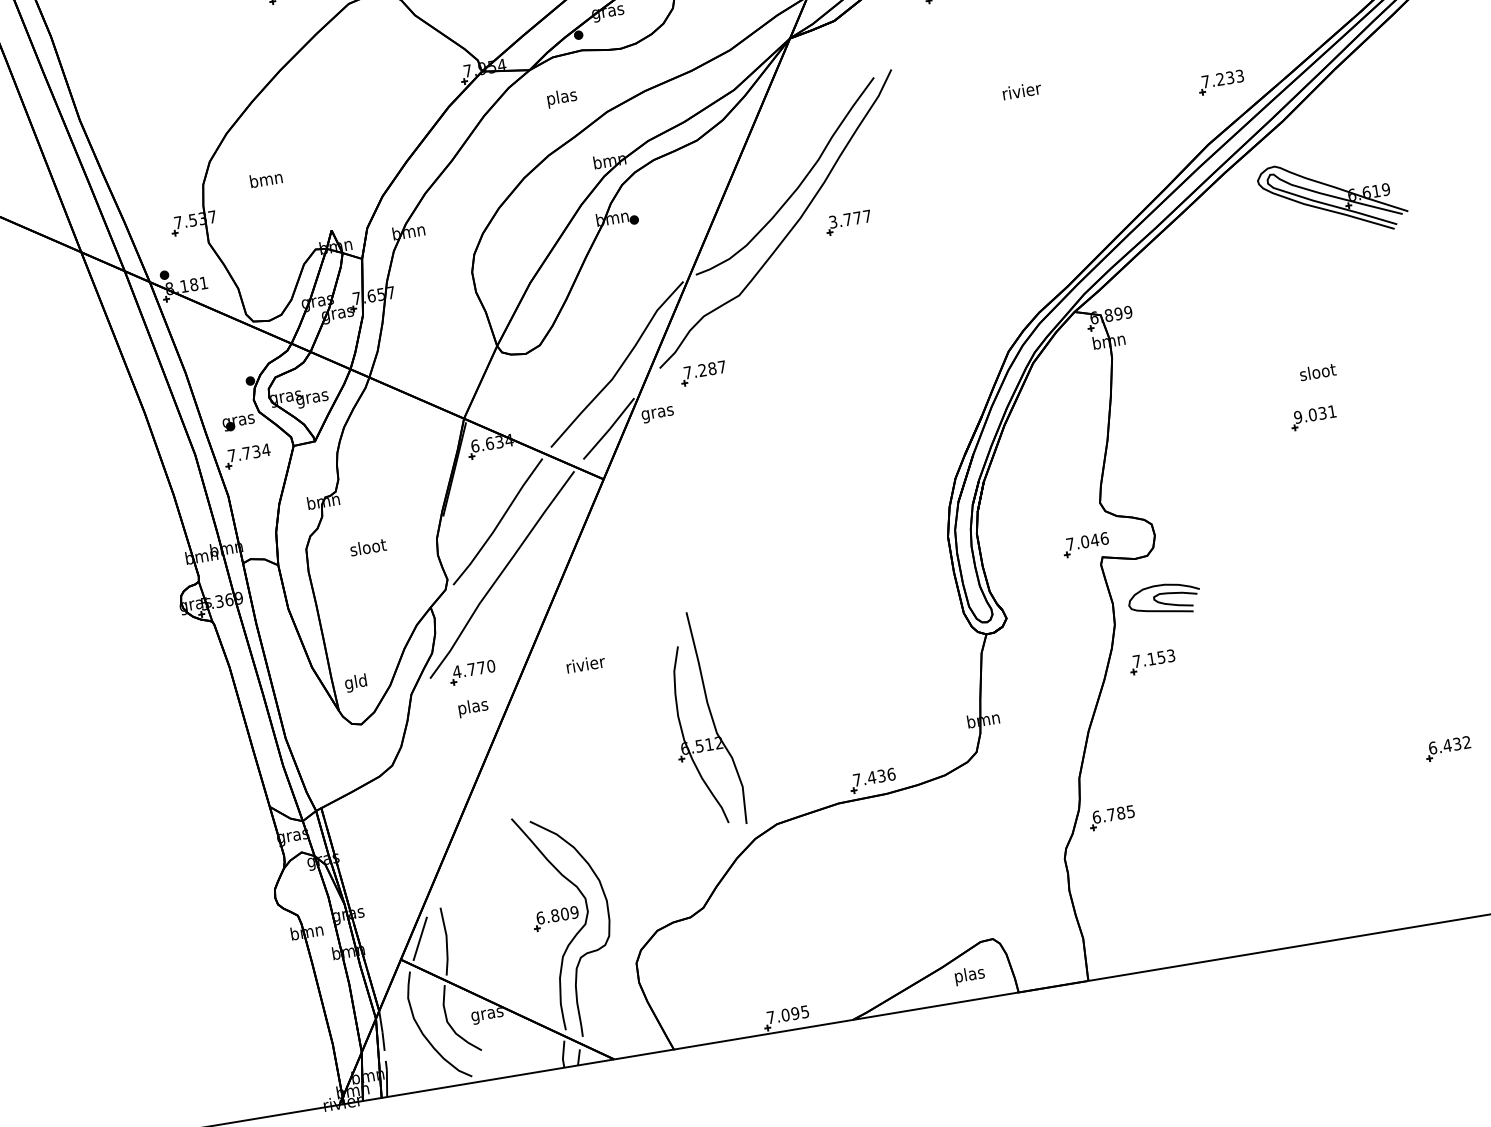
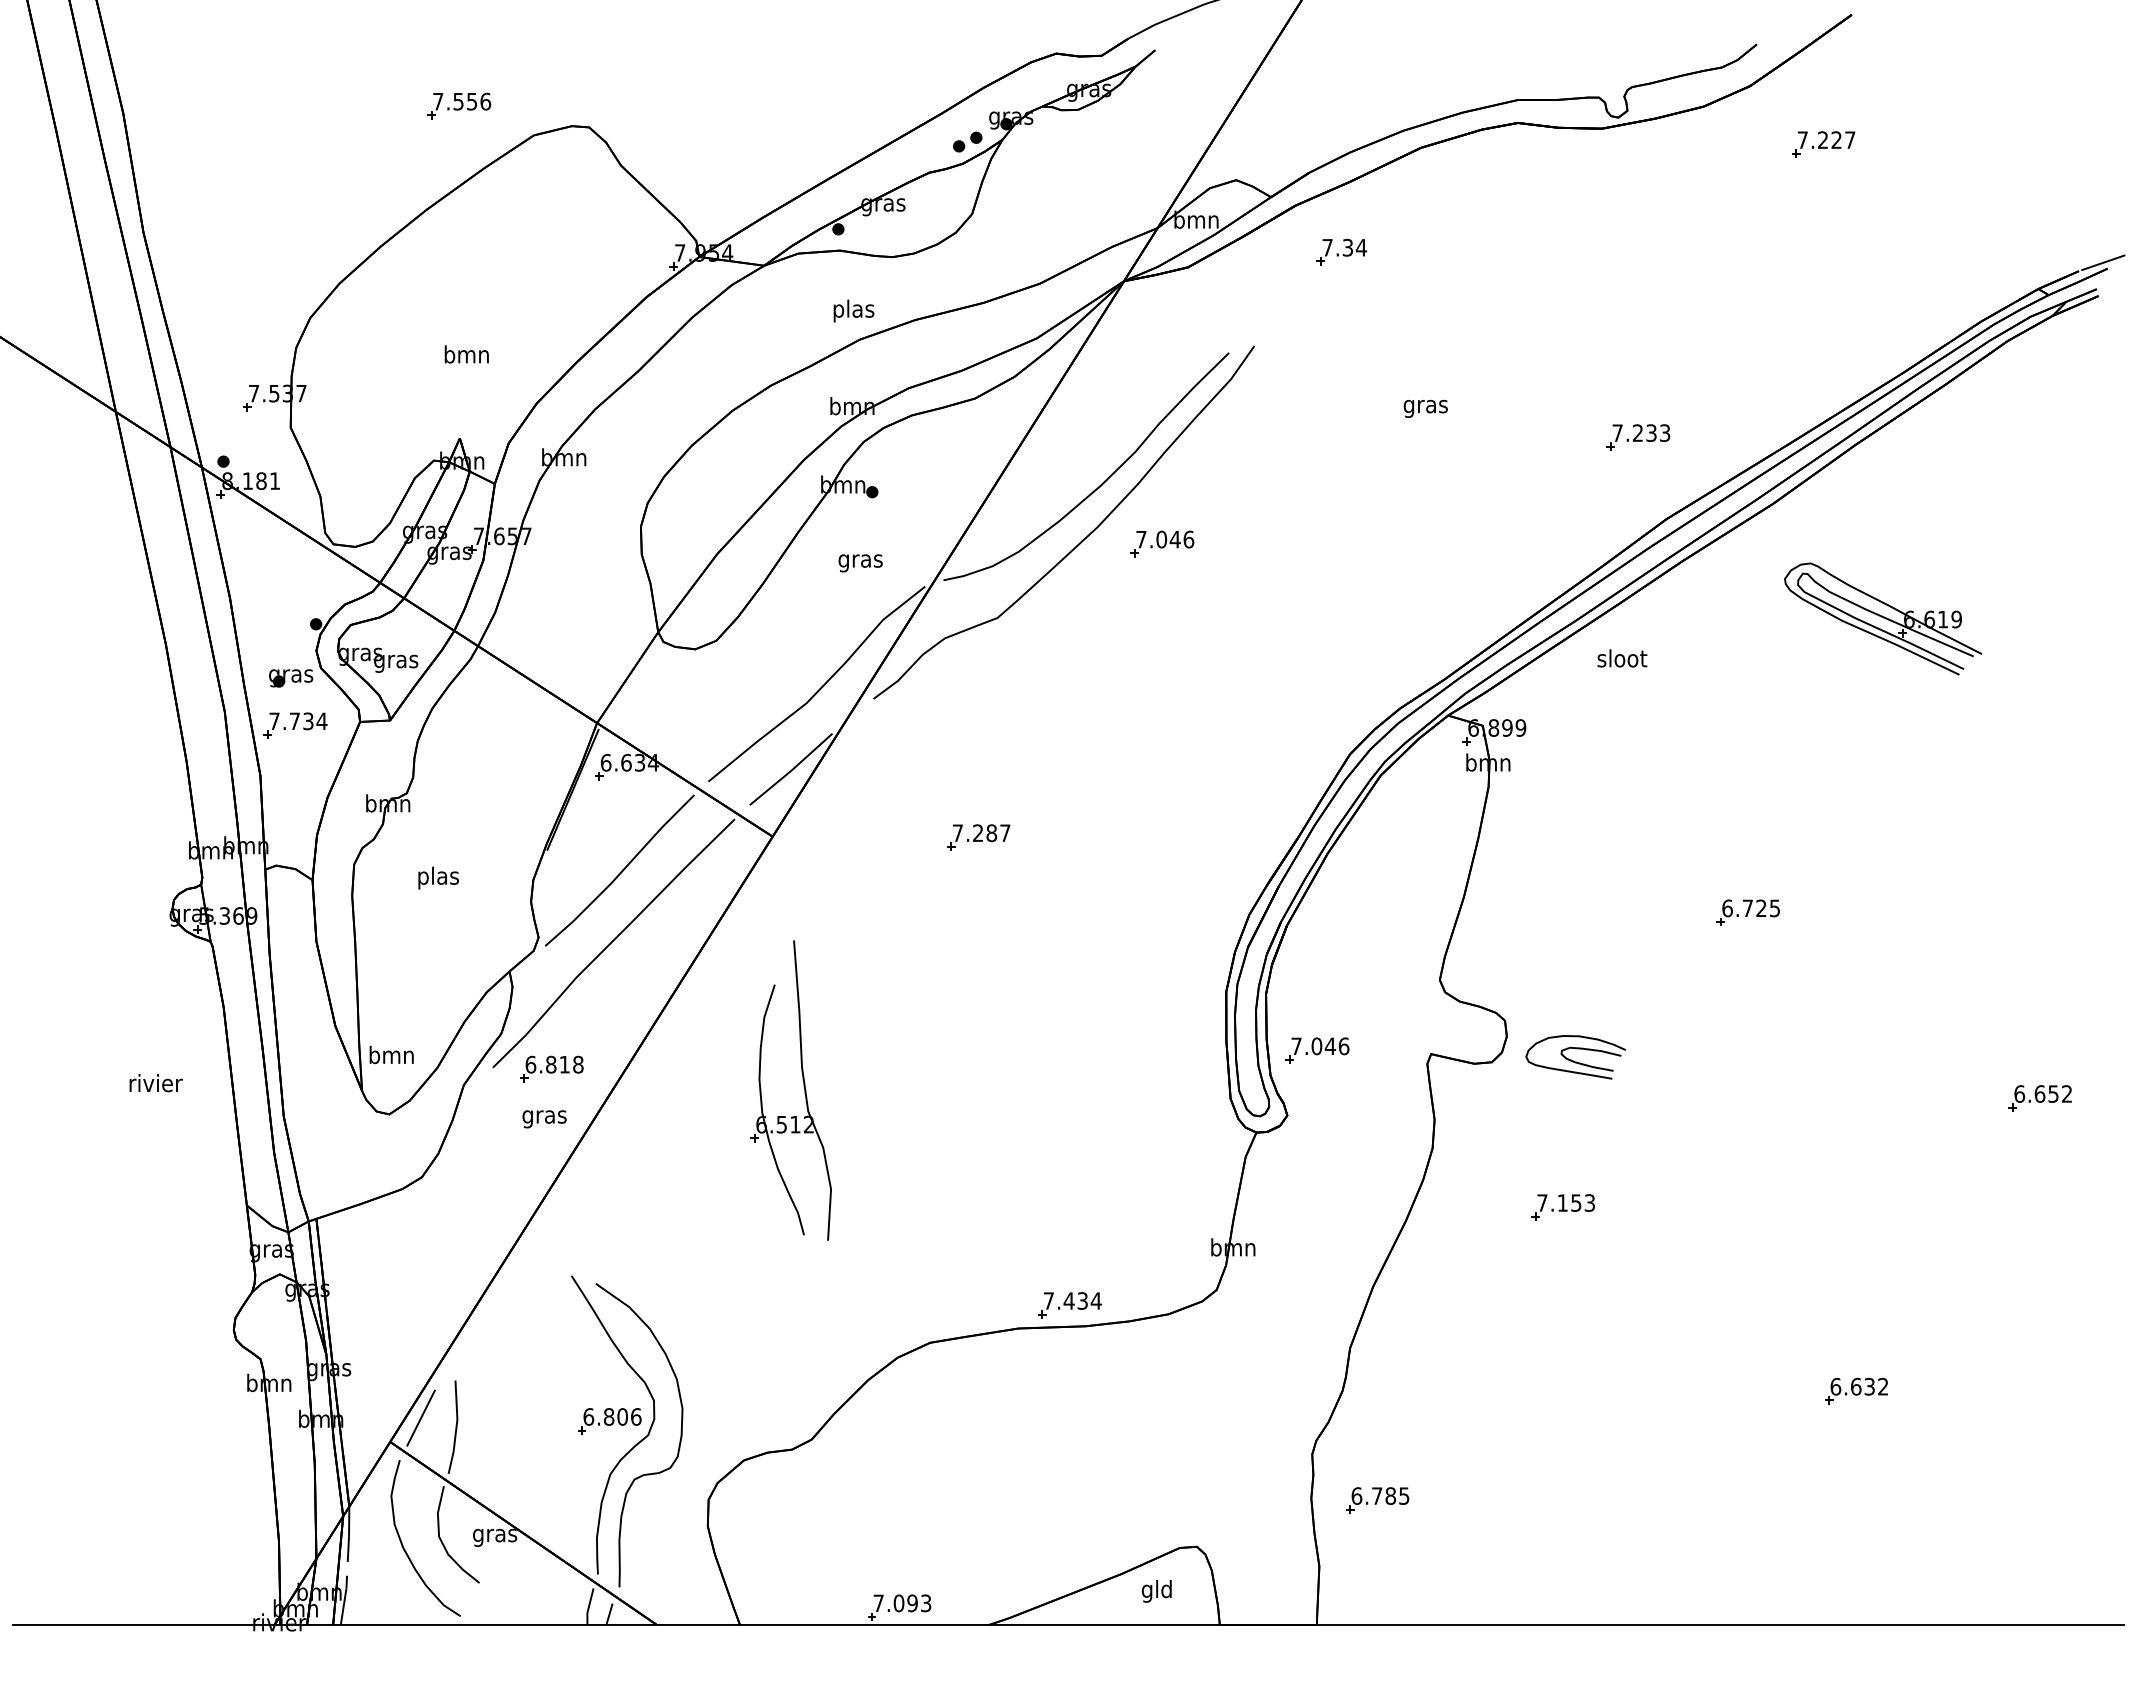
part: (1221, 82) -> (1638, 437), moved
text: (1022, 92) -> (1426, 406), rivier -> gras
text: (561, 97) -> (853, 310), moved
text: (266, 179) -> (466, 354), moved
part: (1333, 197) -> (1883, 618), moved
text: (850, 219) -> (1165, 539), 3.777 -> 7.046
text: (1317, 372) -> (1622, 658), moved
part: (703, 373) -> (978, 837), moved
text: (657, 414) -> (860, 563), moved
text: (1314, 414) -> (1750, 908), 9.031 -> 6.725
part: (1086, 544) -> (1317, 1050), moved
text: (368, 548) -> (438, 877), sloot -> plas
part: (1164, 600) -> (1575, 1057), moved
part: (1151, 662) -> (1562, 1207), moved
text: (585, 664) -> (155, 1083), moved
text: (474, 668) -> (554, 1064), 4.770 -> 6.818
text: (355, 682) -> (391, 1056), gld -> bmn
text: (473, 707) -> (544, 1116), plas -> gras
part: (710, 716) -> (803, 1086), moved
text: (1447, 745) -> (1855, 1386), 6.432 -> 6.632
text: (890, 774) -> (1095, 1300), 7.436 -> 7.434
part: (1112, 817) -> (1377, 1500), moved
text: (574, 912) -> (635, 1416), 6.809 -> 6.806
text: (969, 975) -> (1157, 1591), plas -> gld
text: (805, 1011) -> (926, 1602), 7.095 -> 7.093

